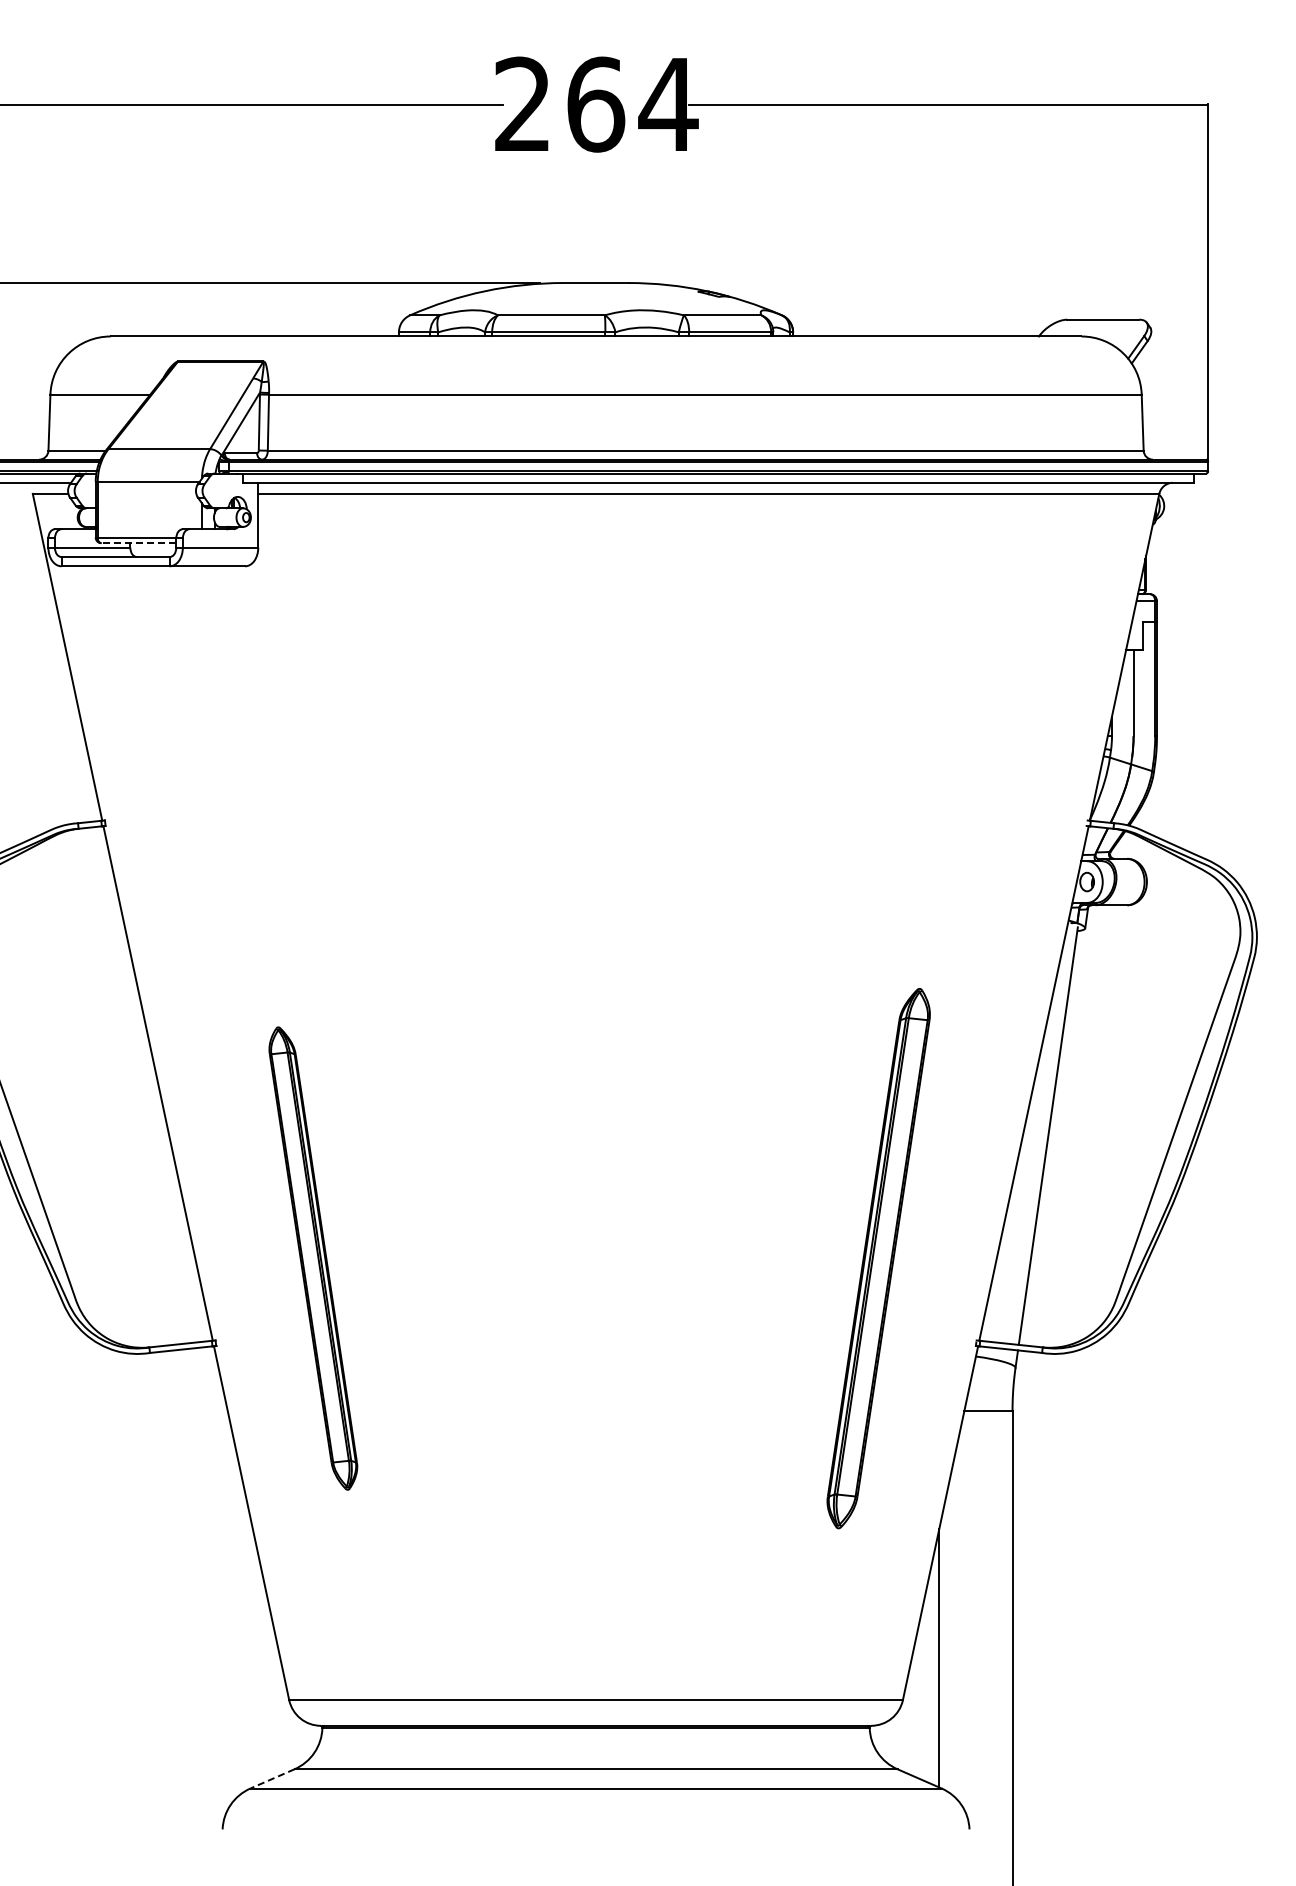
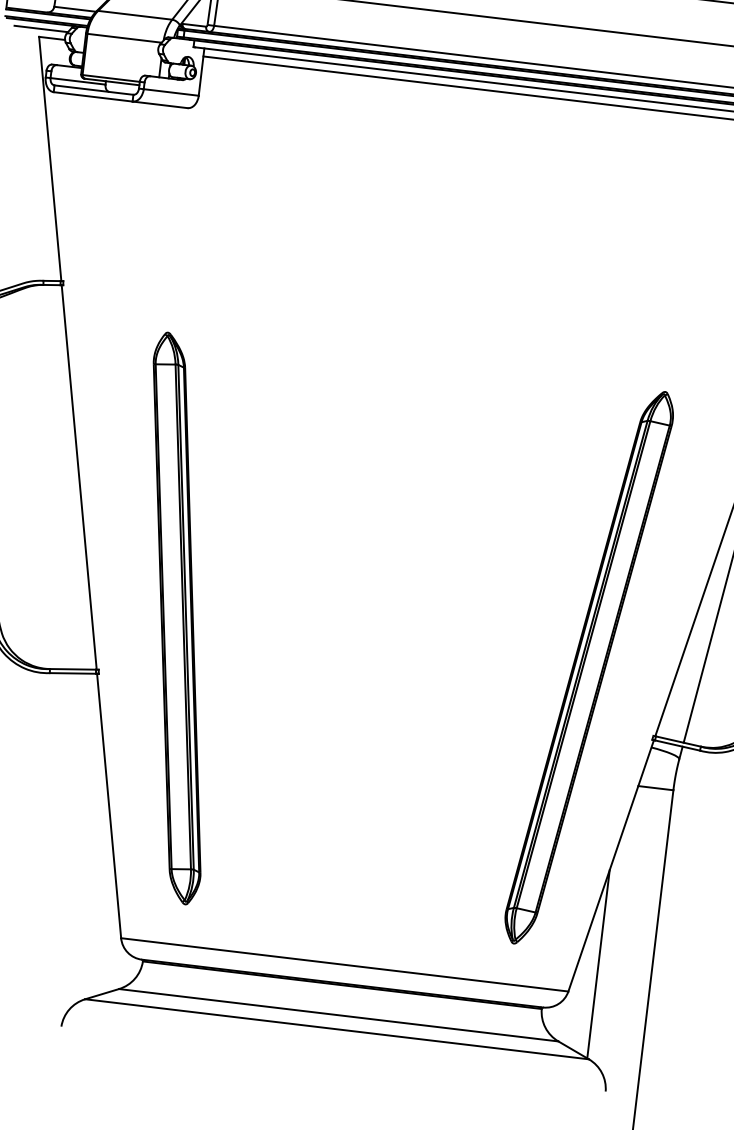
line: (138, 543) -> (111, 82), dashed -> solid
part: (313, 1258) -> (177, 618), size x1.67
part: (878, 1258) -> (588, 667), size x1.43
line: (272, 1779) -> (102, 994), dashed -> solid

